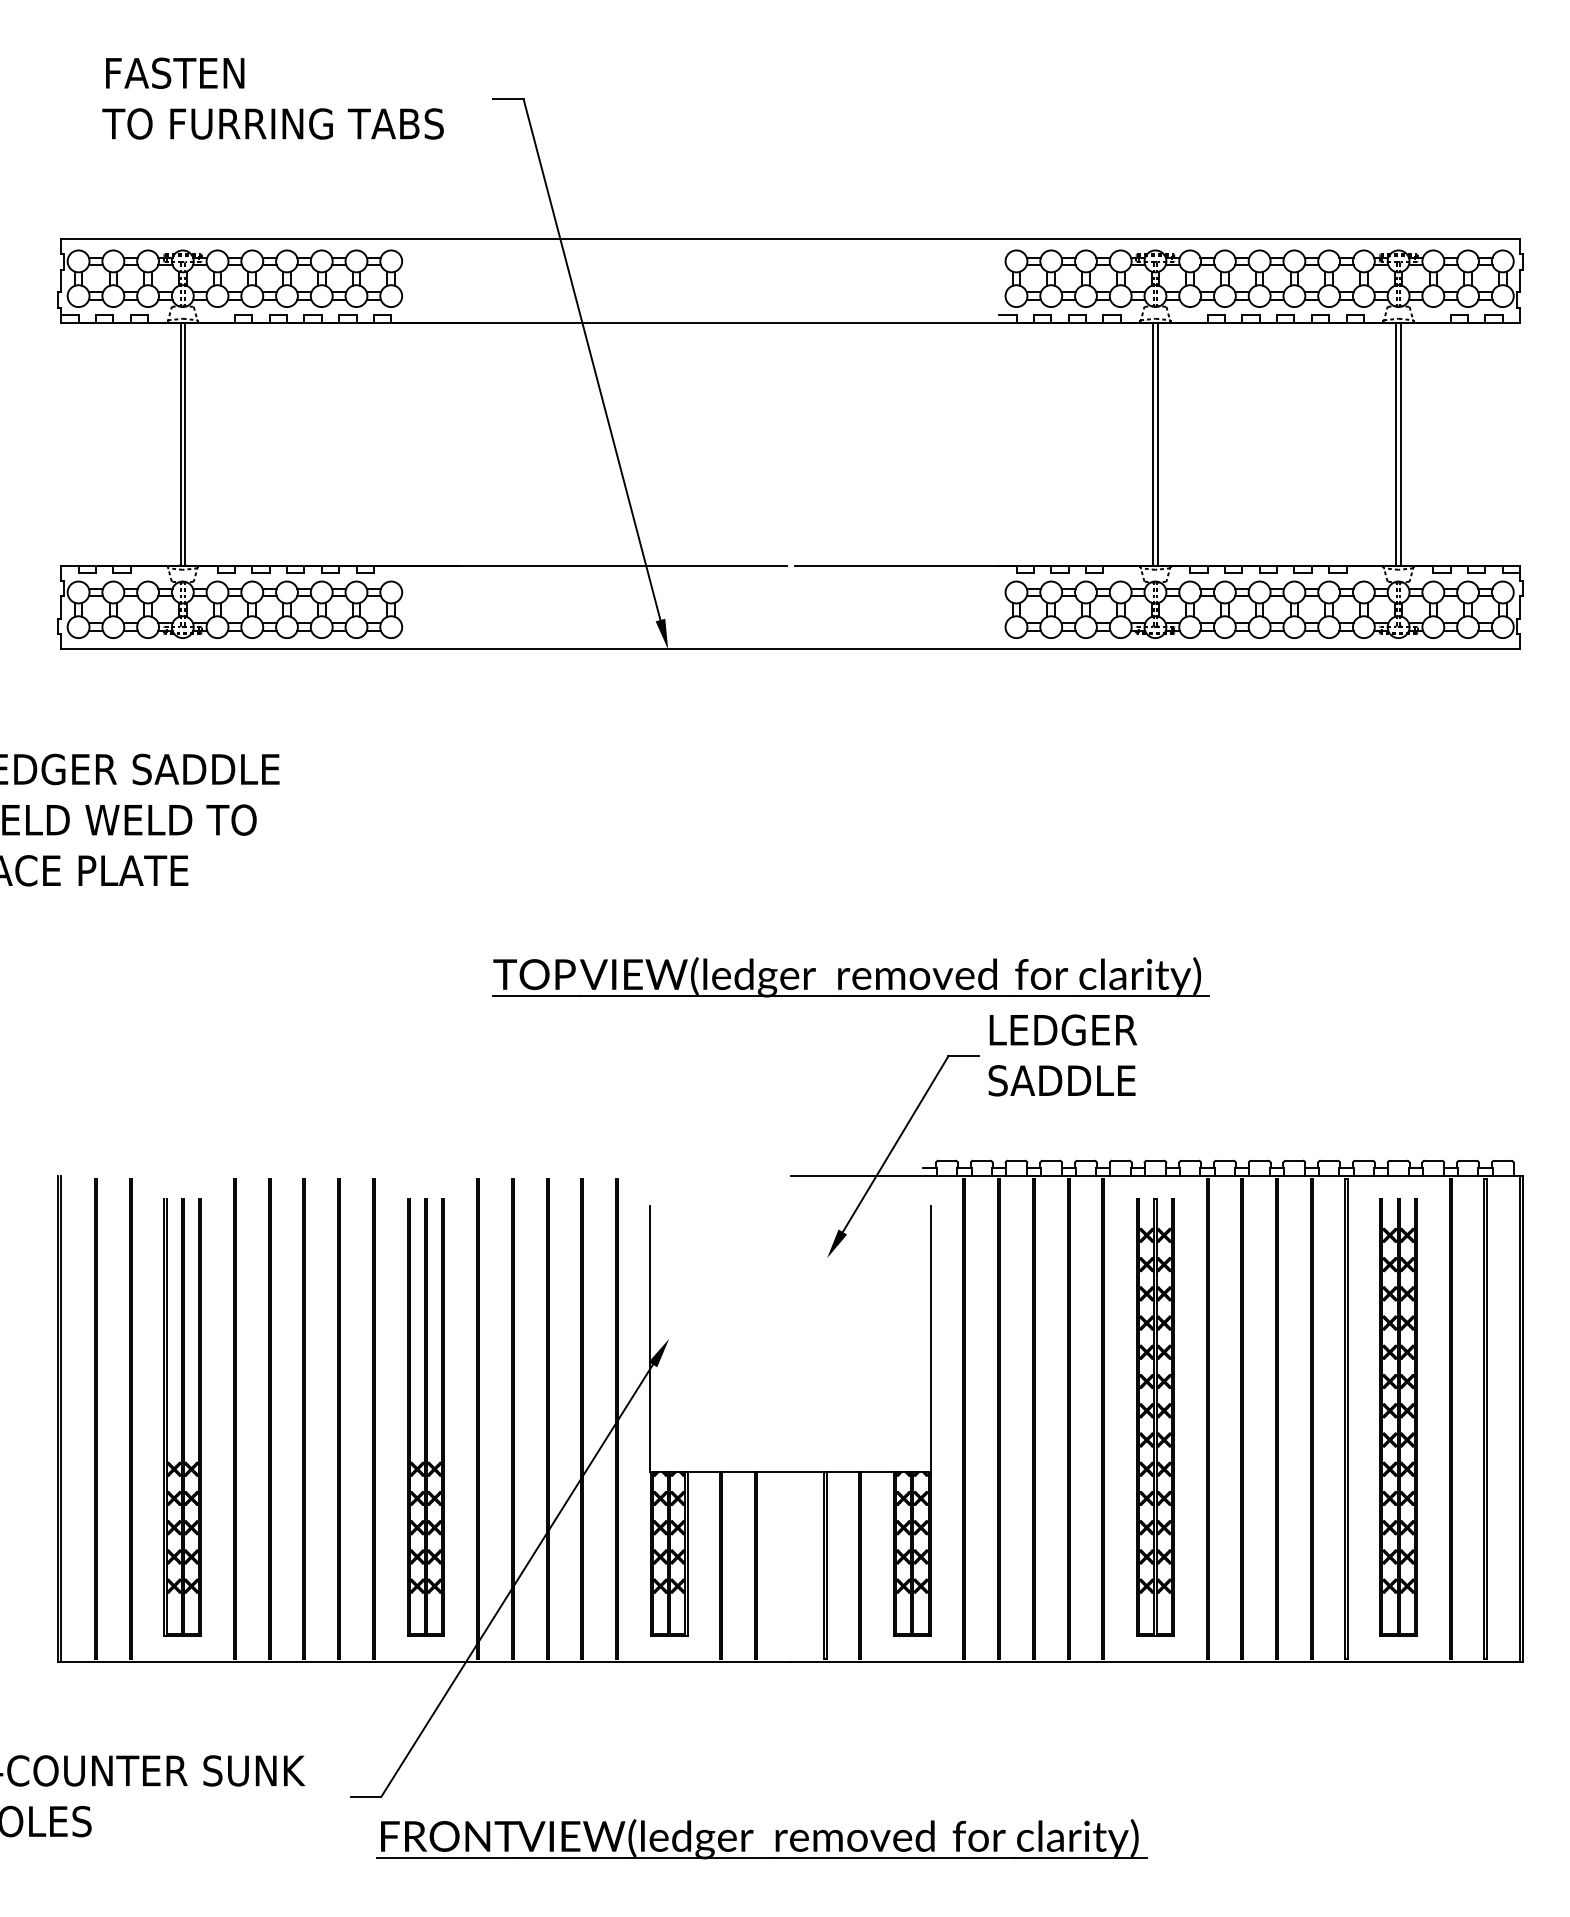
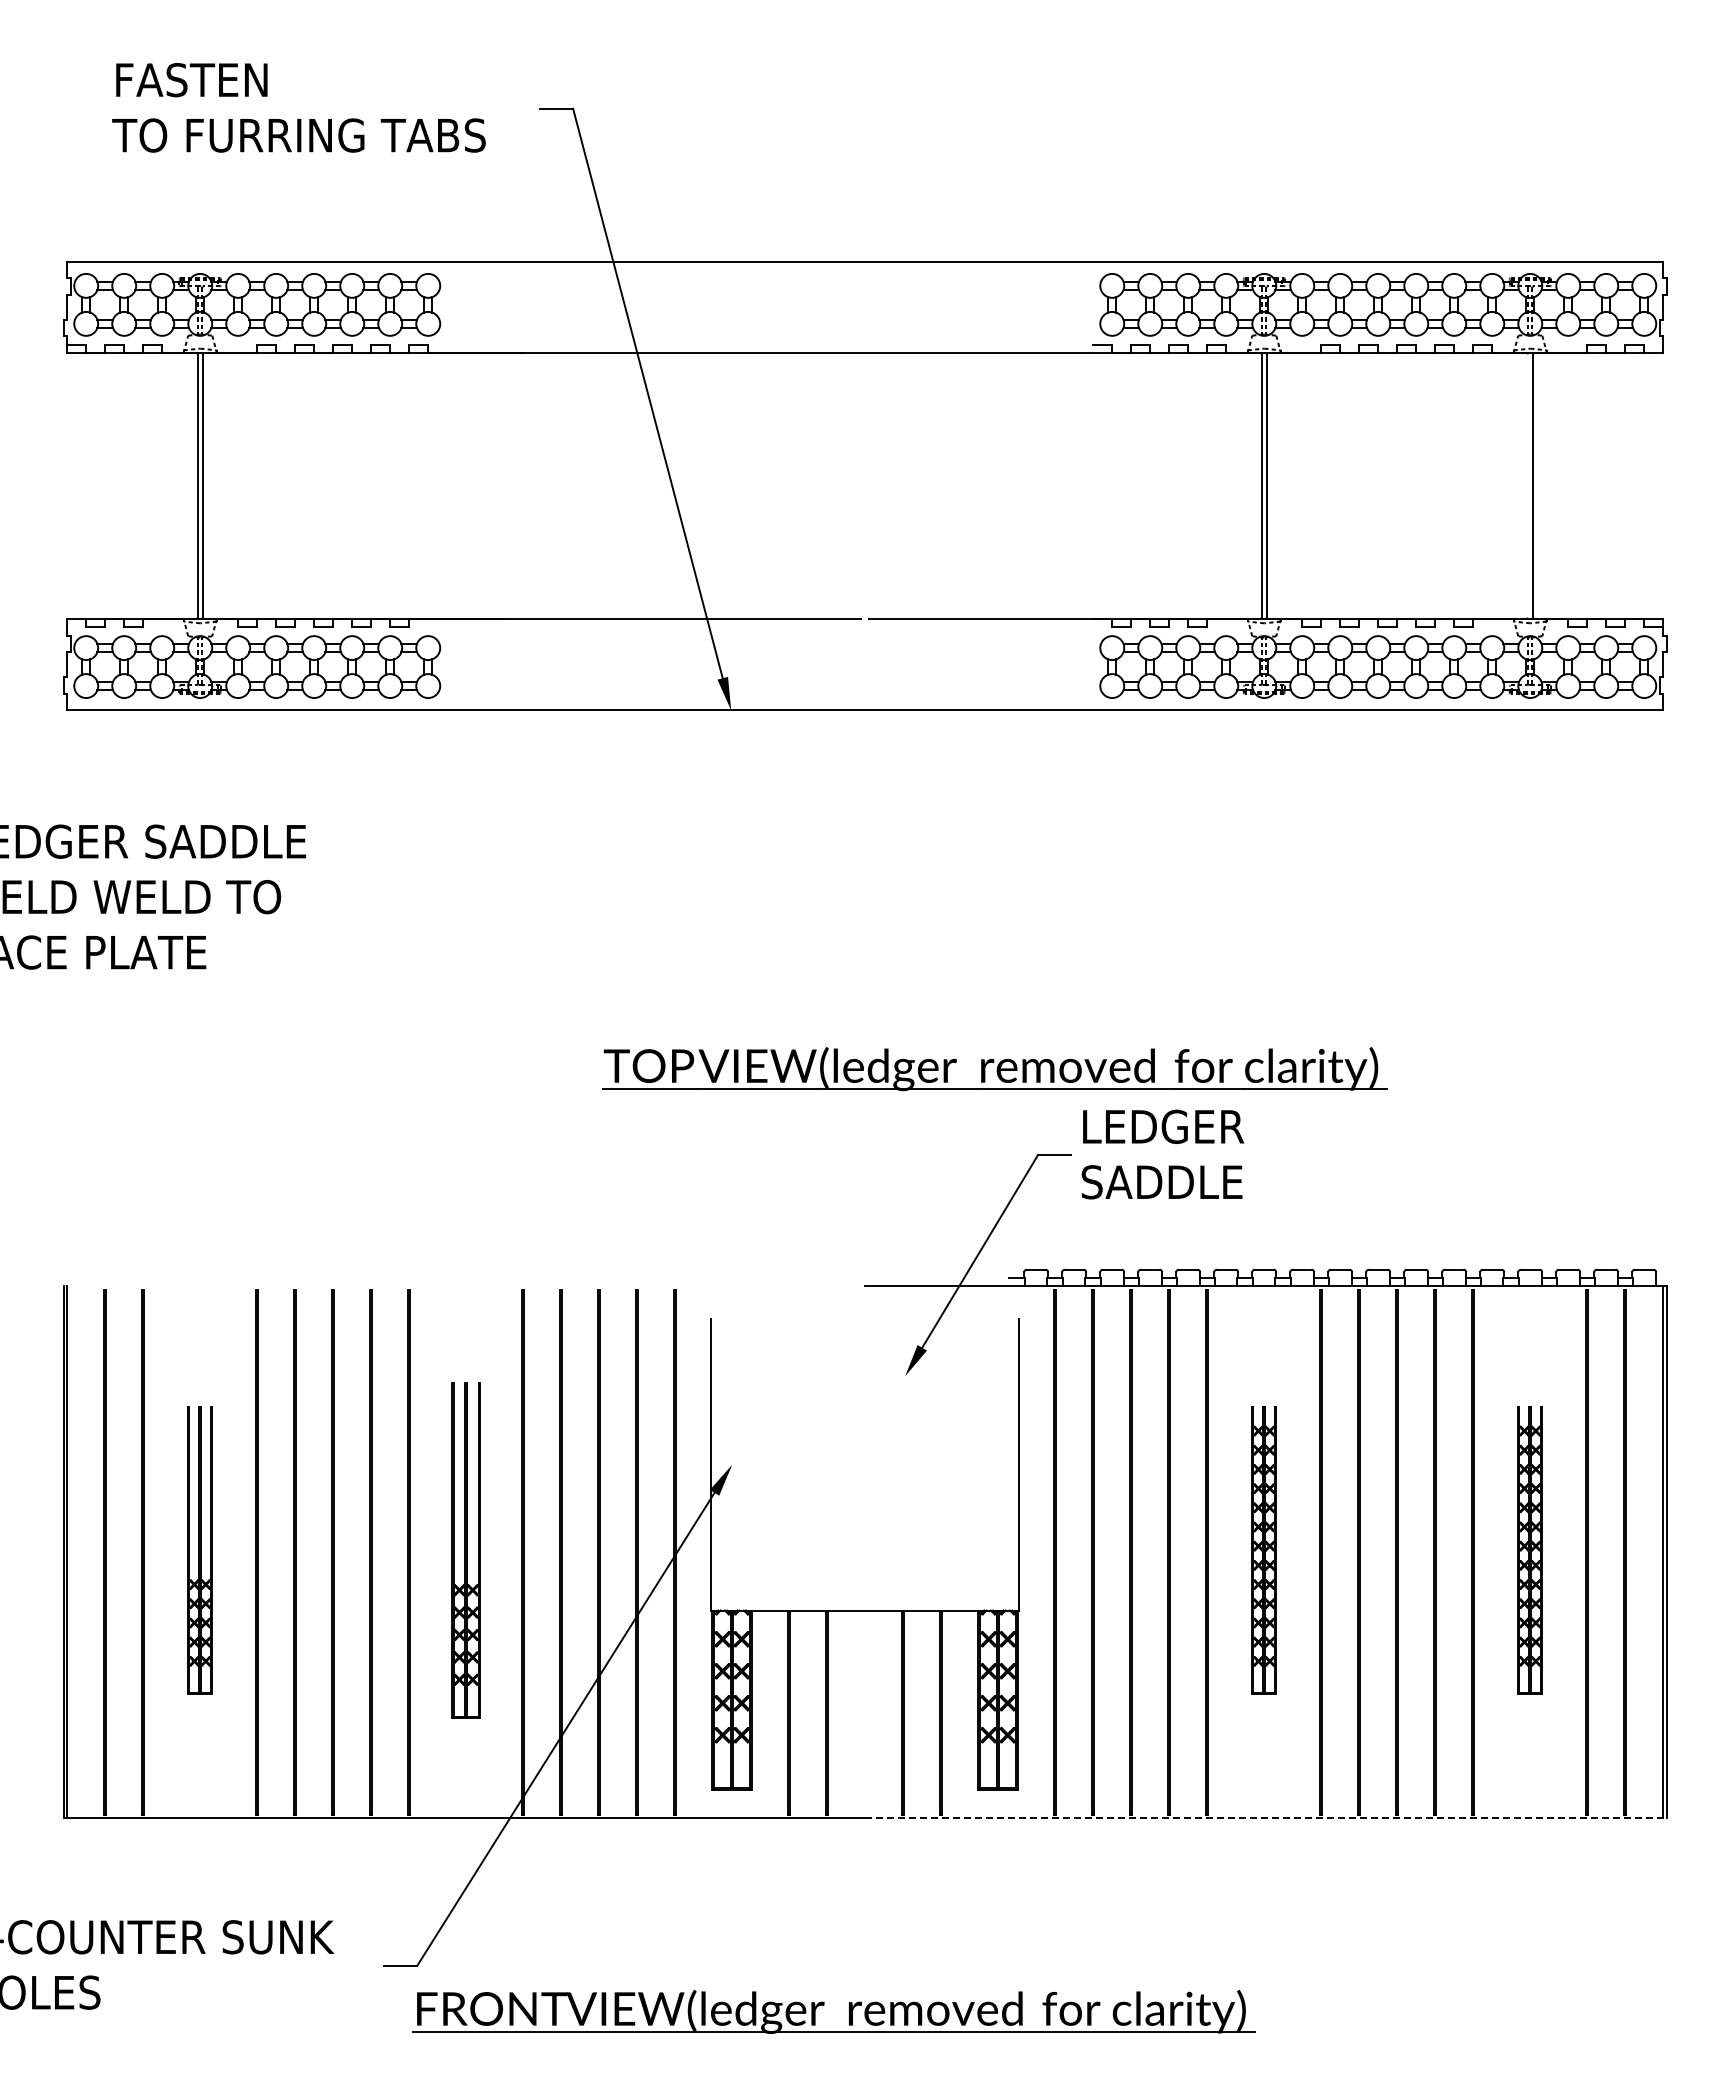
line: (1396, 443) -> (1527, 485), removed
part: (850, 977) -> (994, 1069), moved
part: (182, 1417) -> (199, 1550), size x0.6
part: (425, 1417) -> (465, 1550), size x0.7
part: (1154, 1417) -> (1263, 1550), size x0.6
part: (1397, 1417) -> (1529, 1550), size x0.6
line: (1156, 1662) -> (1265, 1818), solid -> dashed

